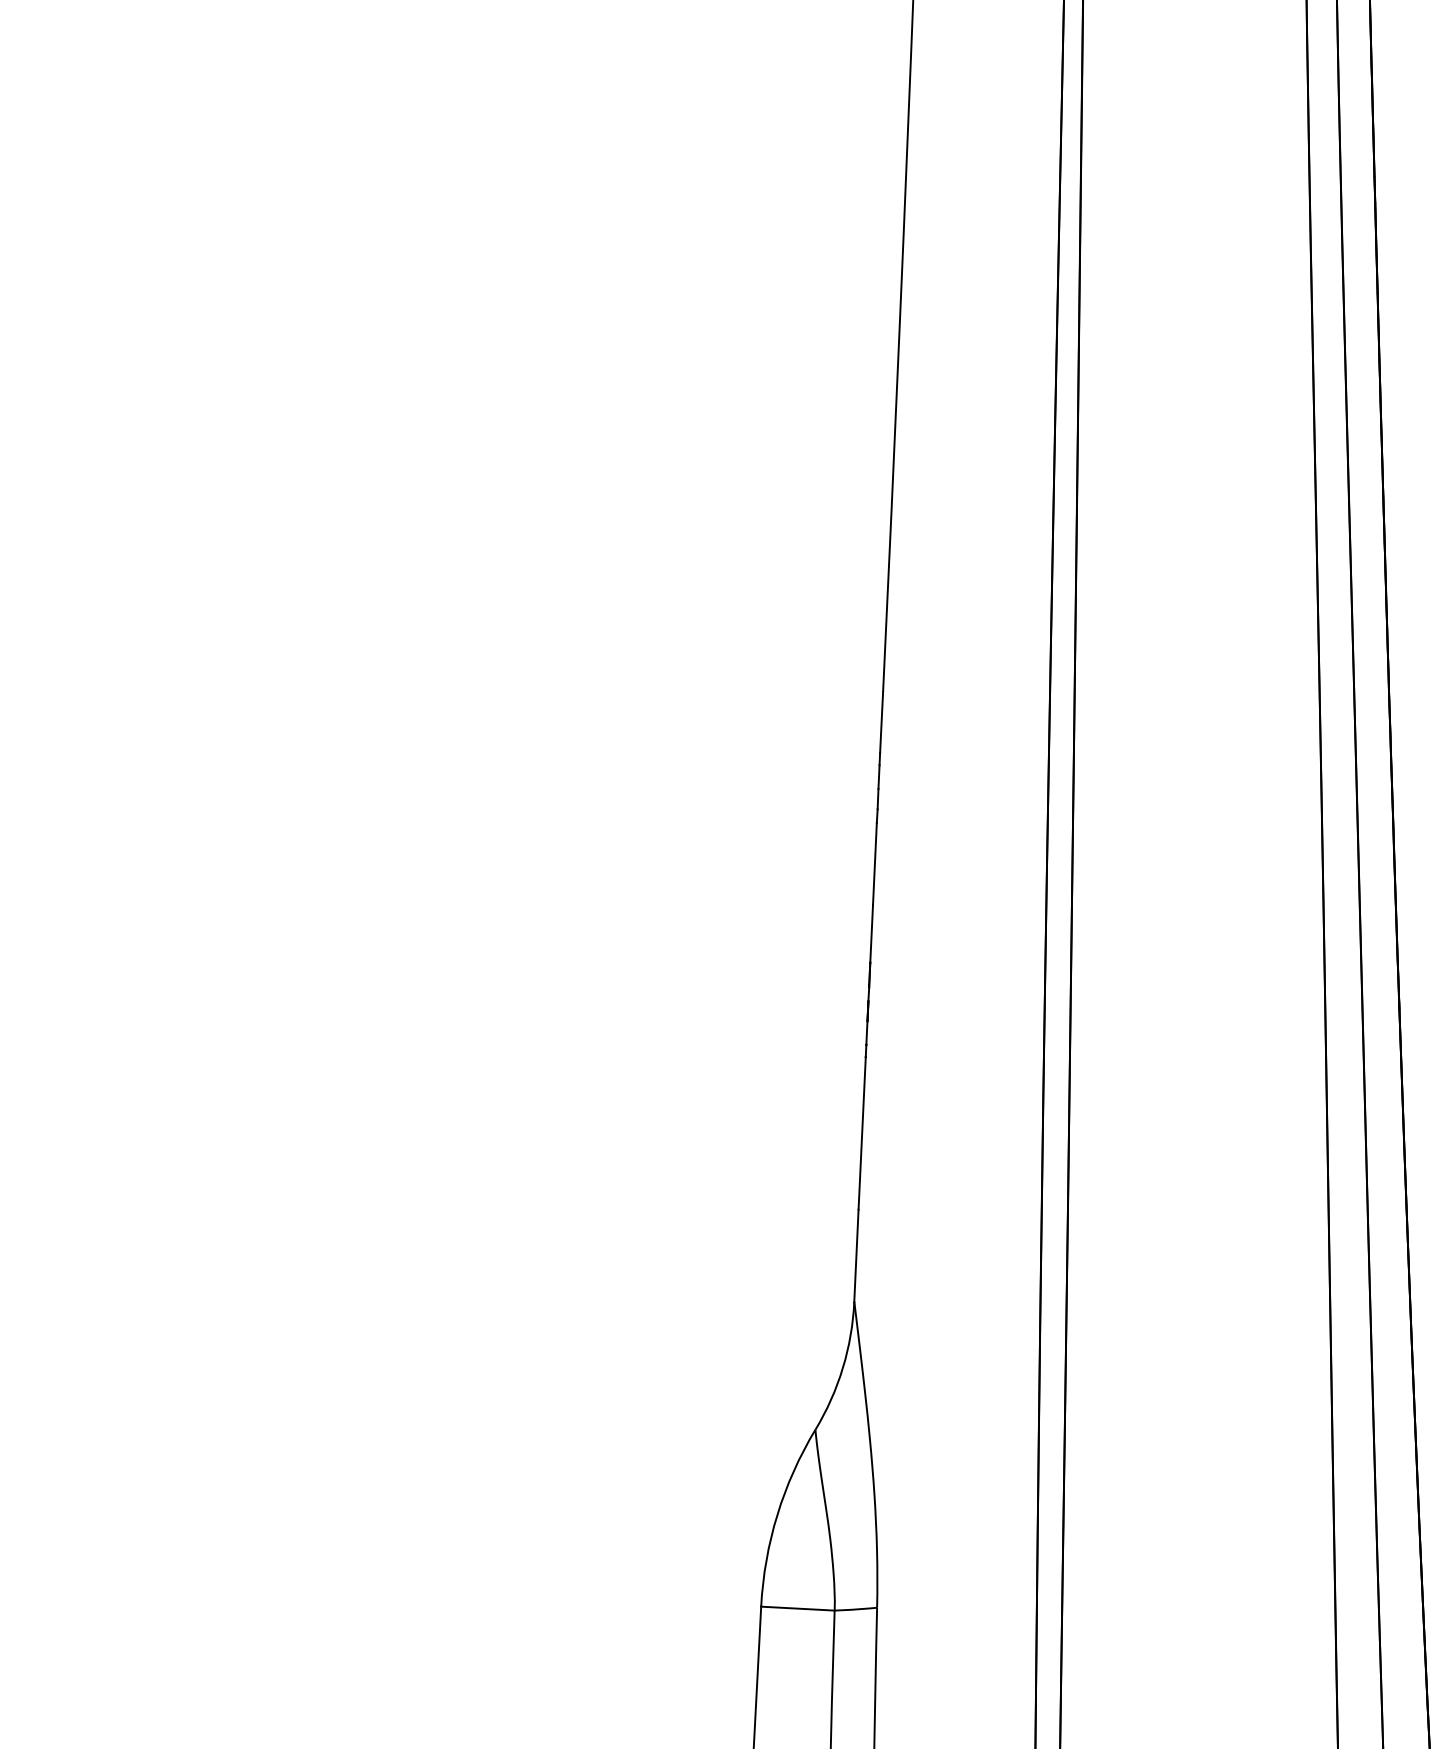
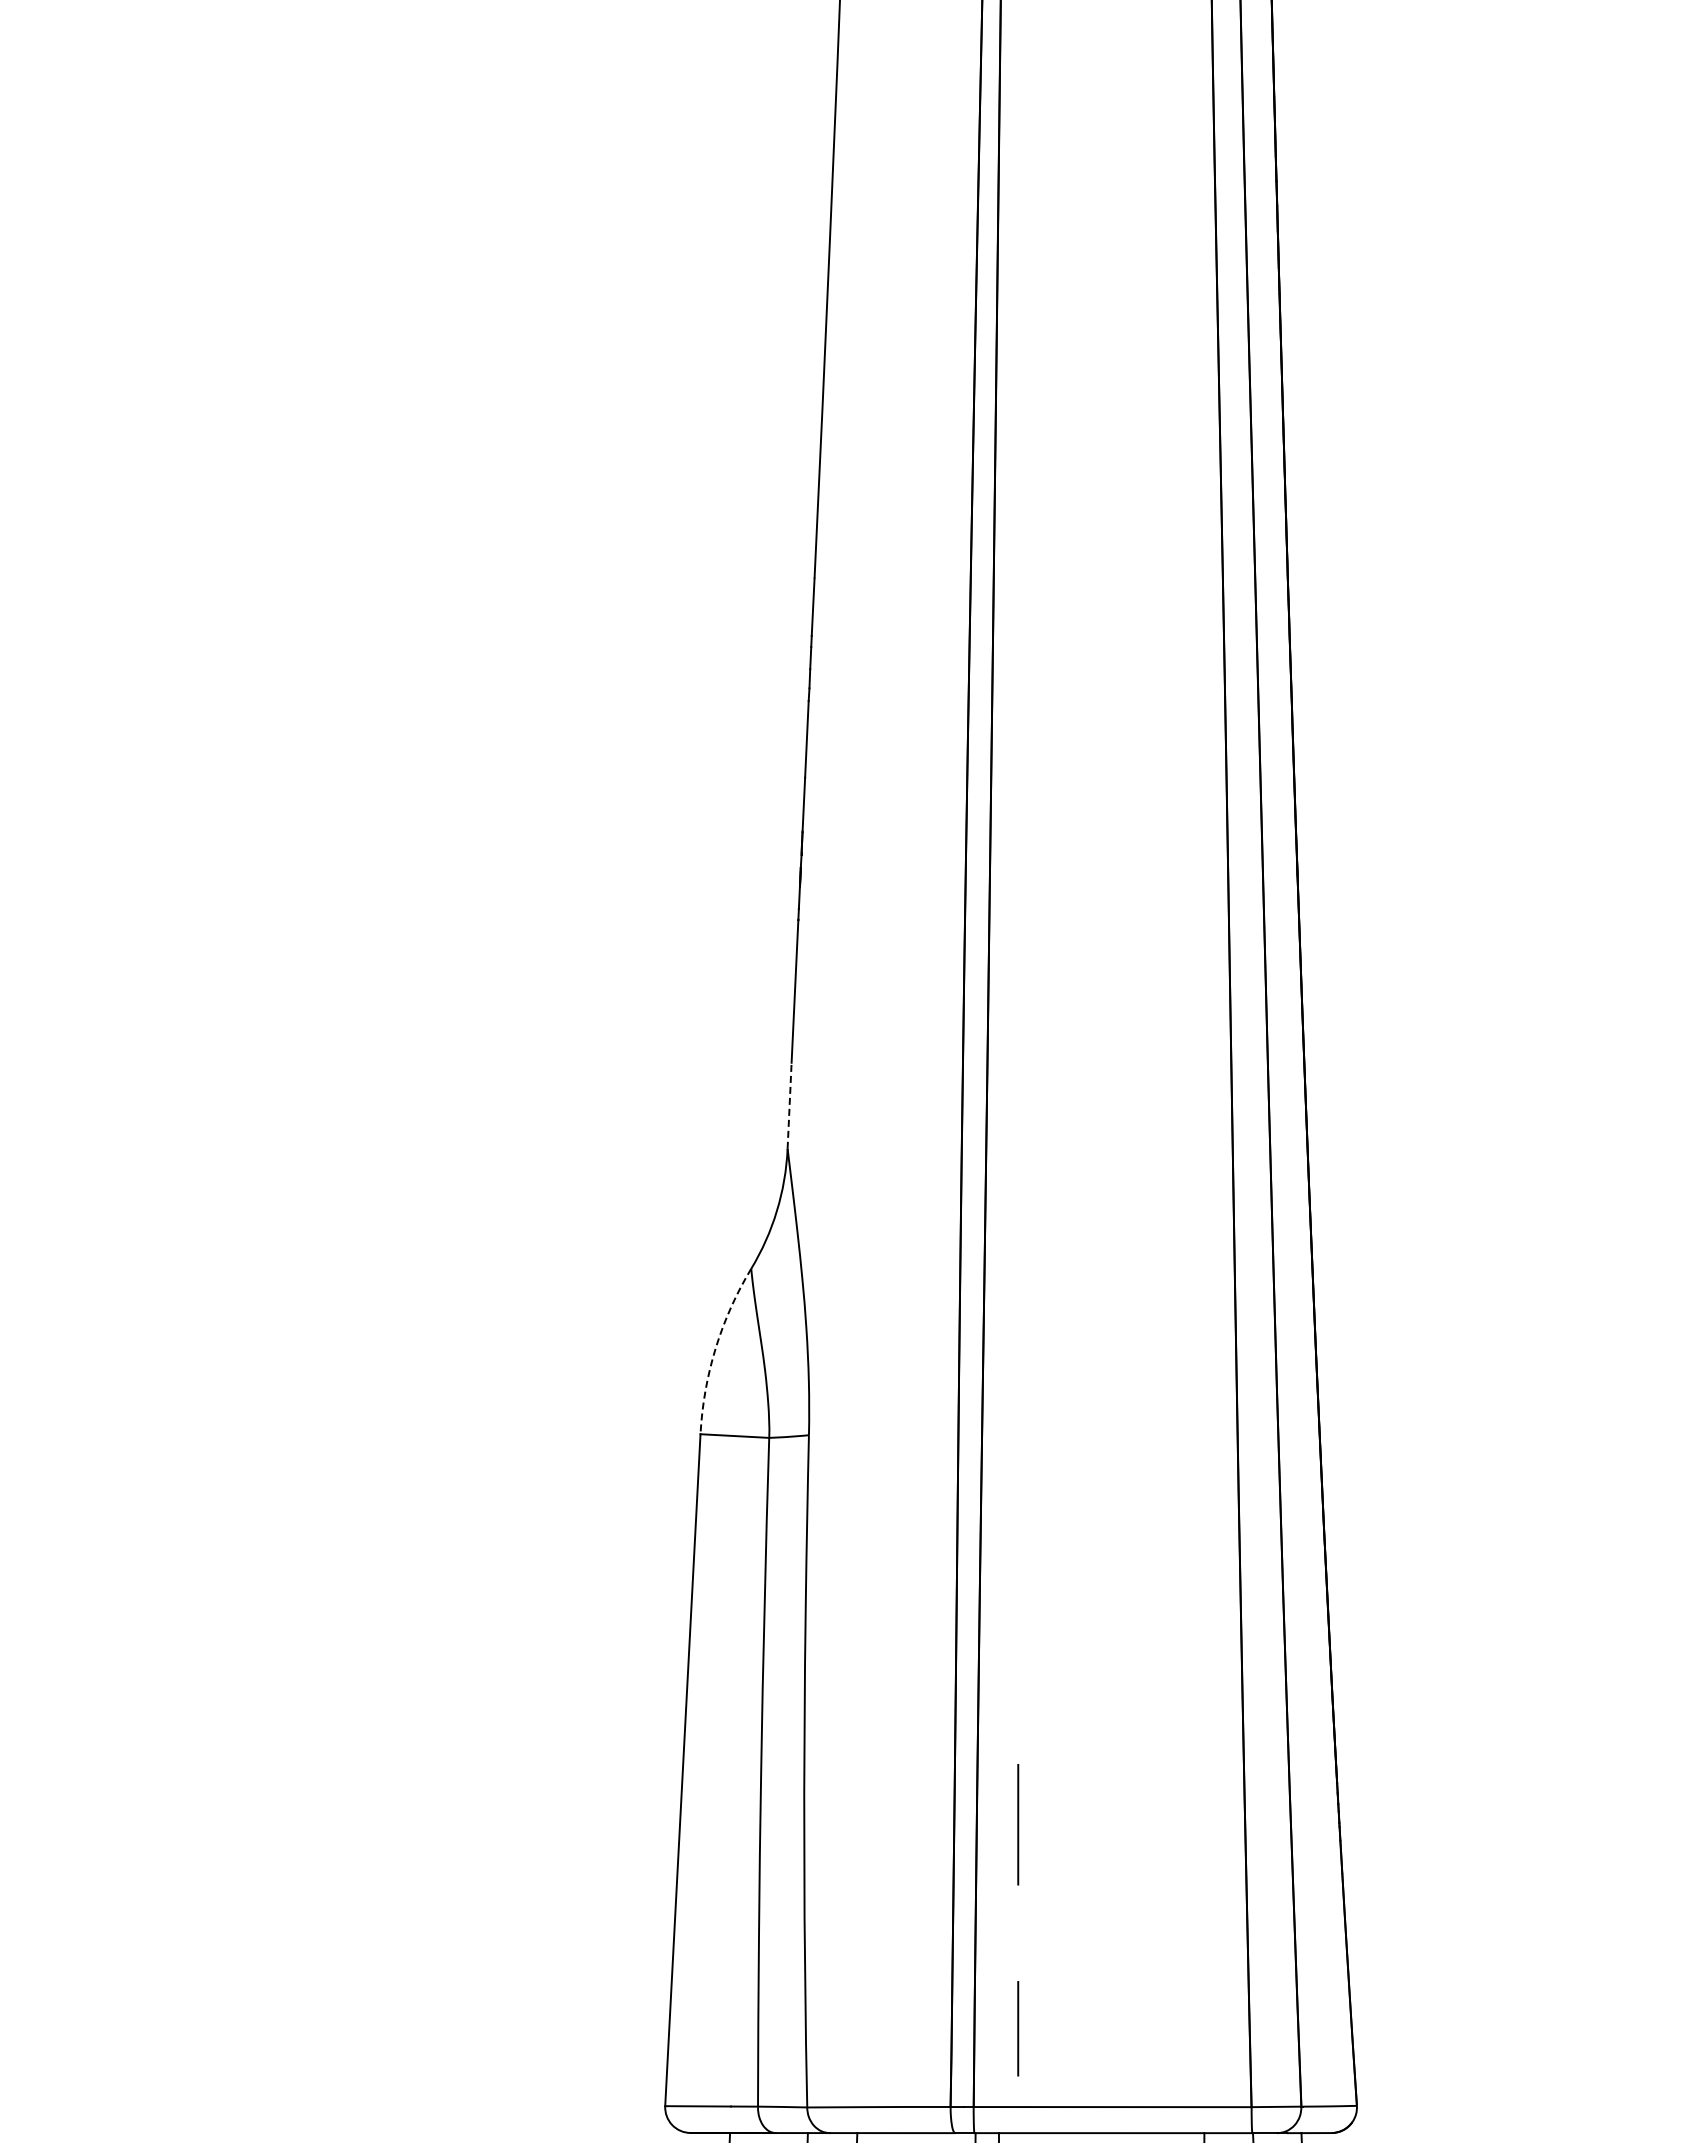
line: (856, 1255) -> (789, 1105), solid -> dashed
arc: (777, 1515) -> (715, 1348), solid -> dashed

